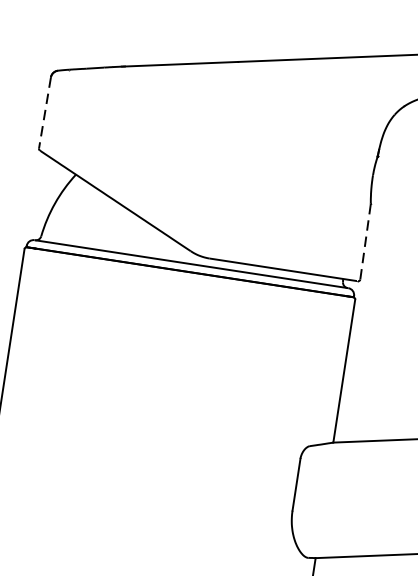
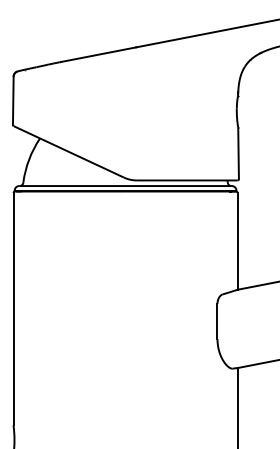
line: (45, 114) -> (13, 101), dashed -> solid
line: (365, 241) -> (238, 153), dashed -> solid

